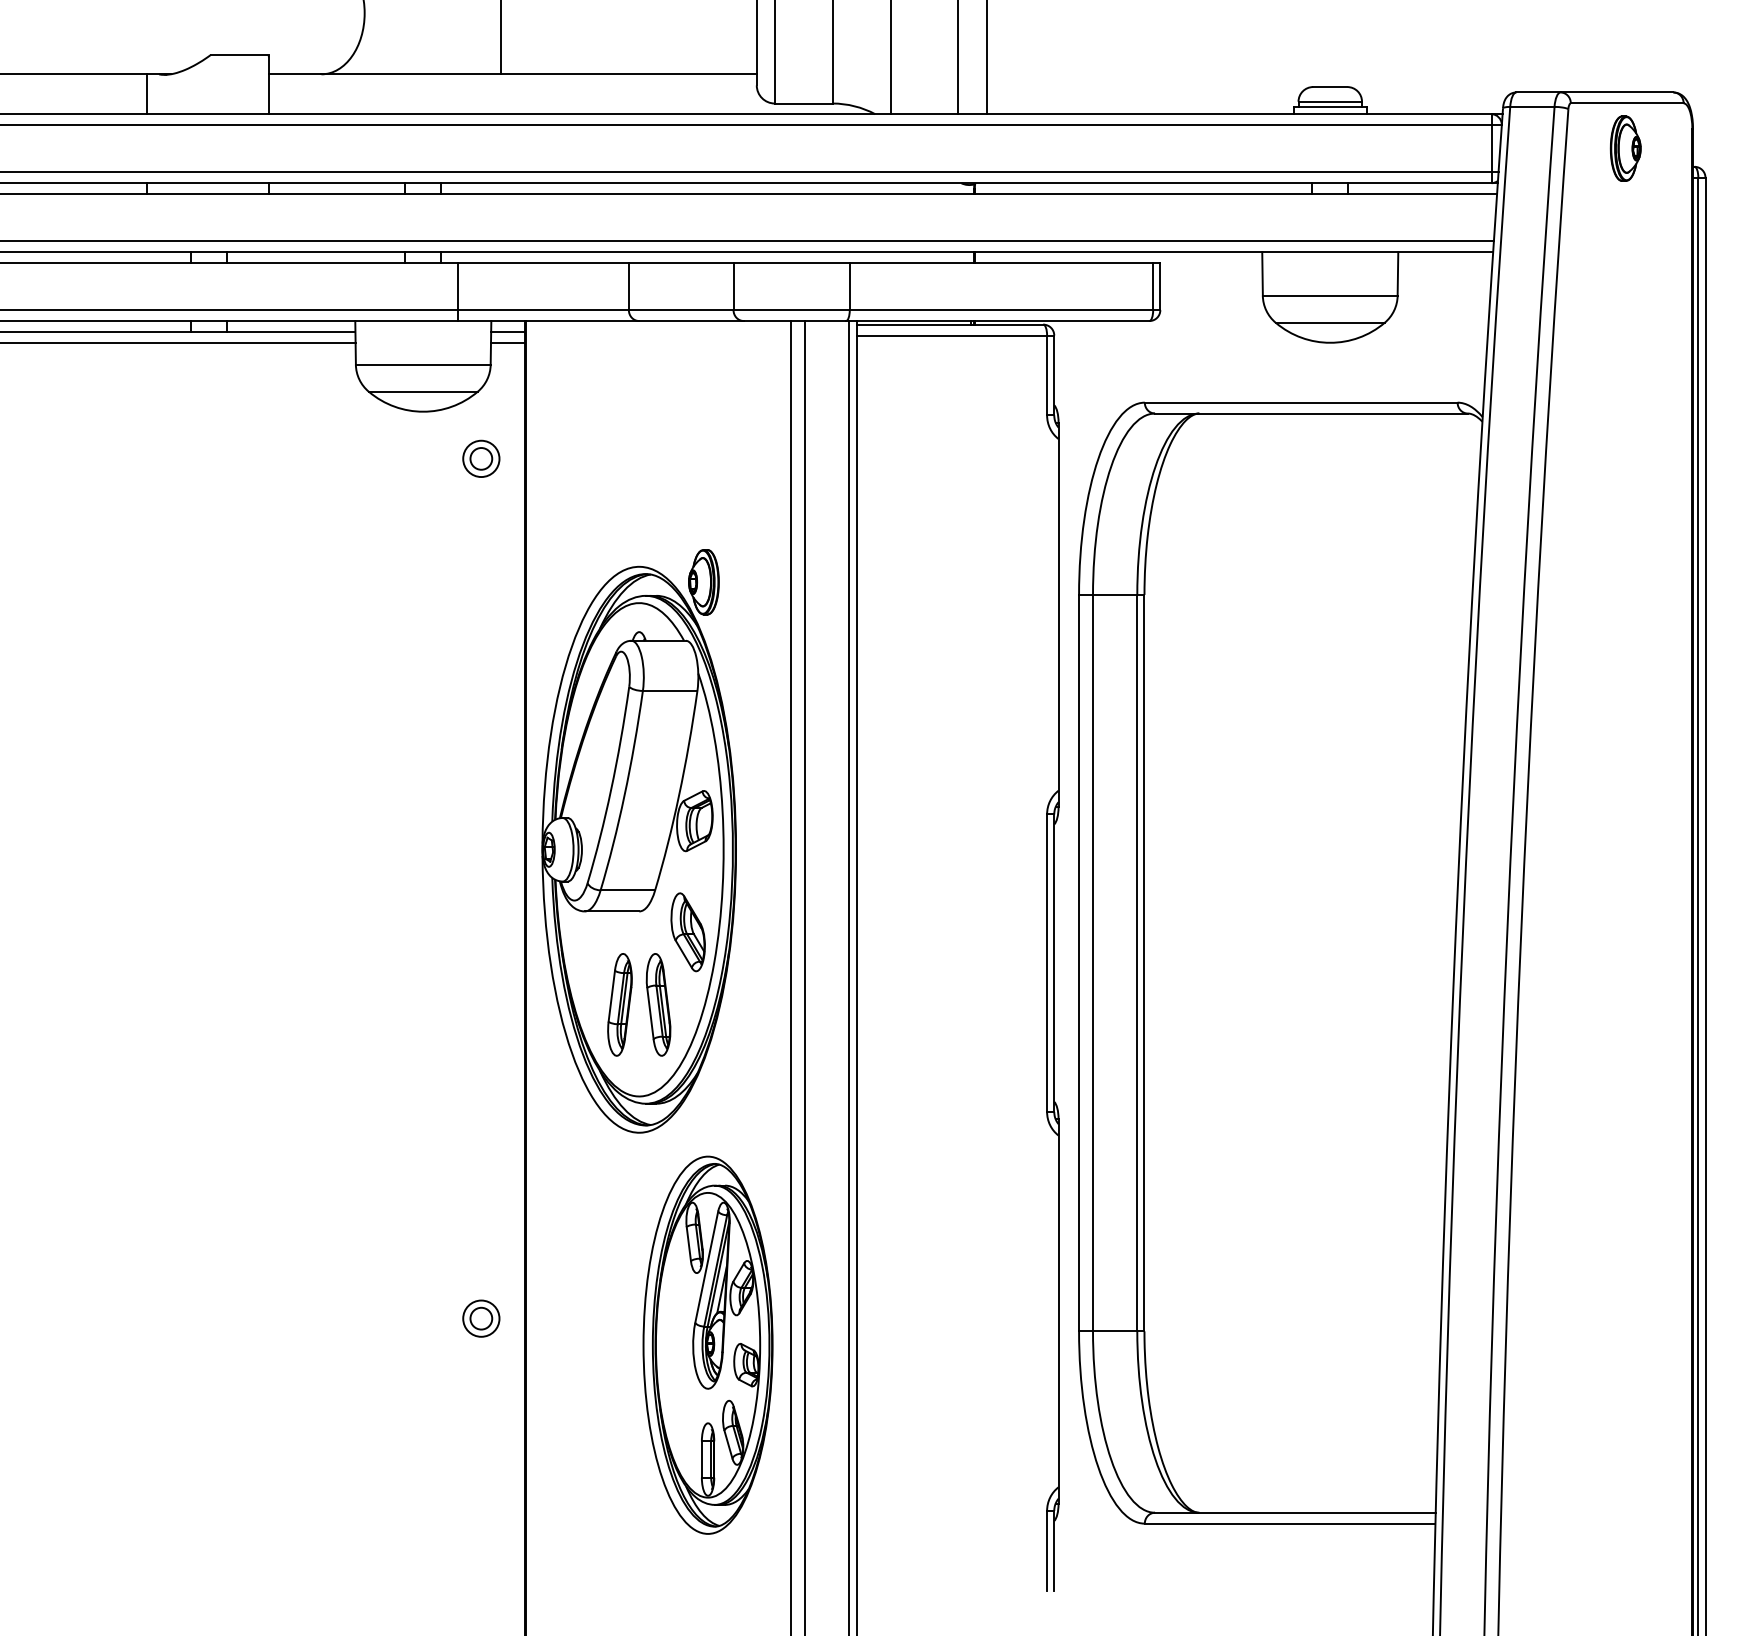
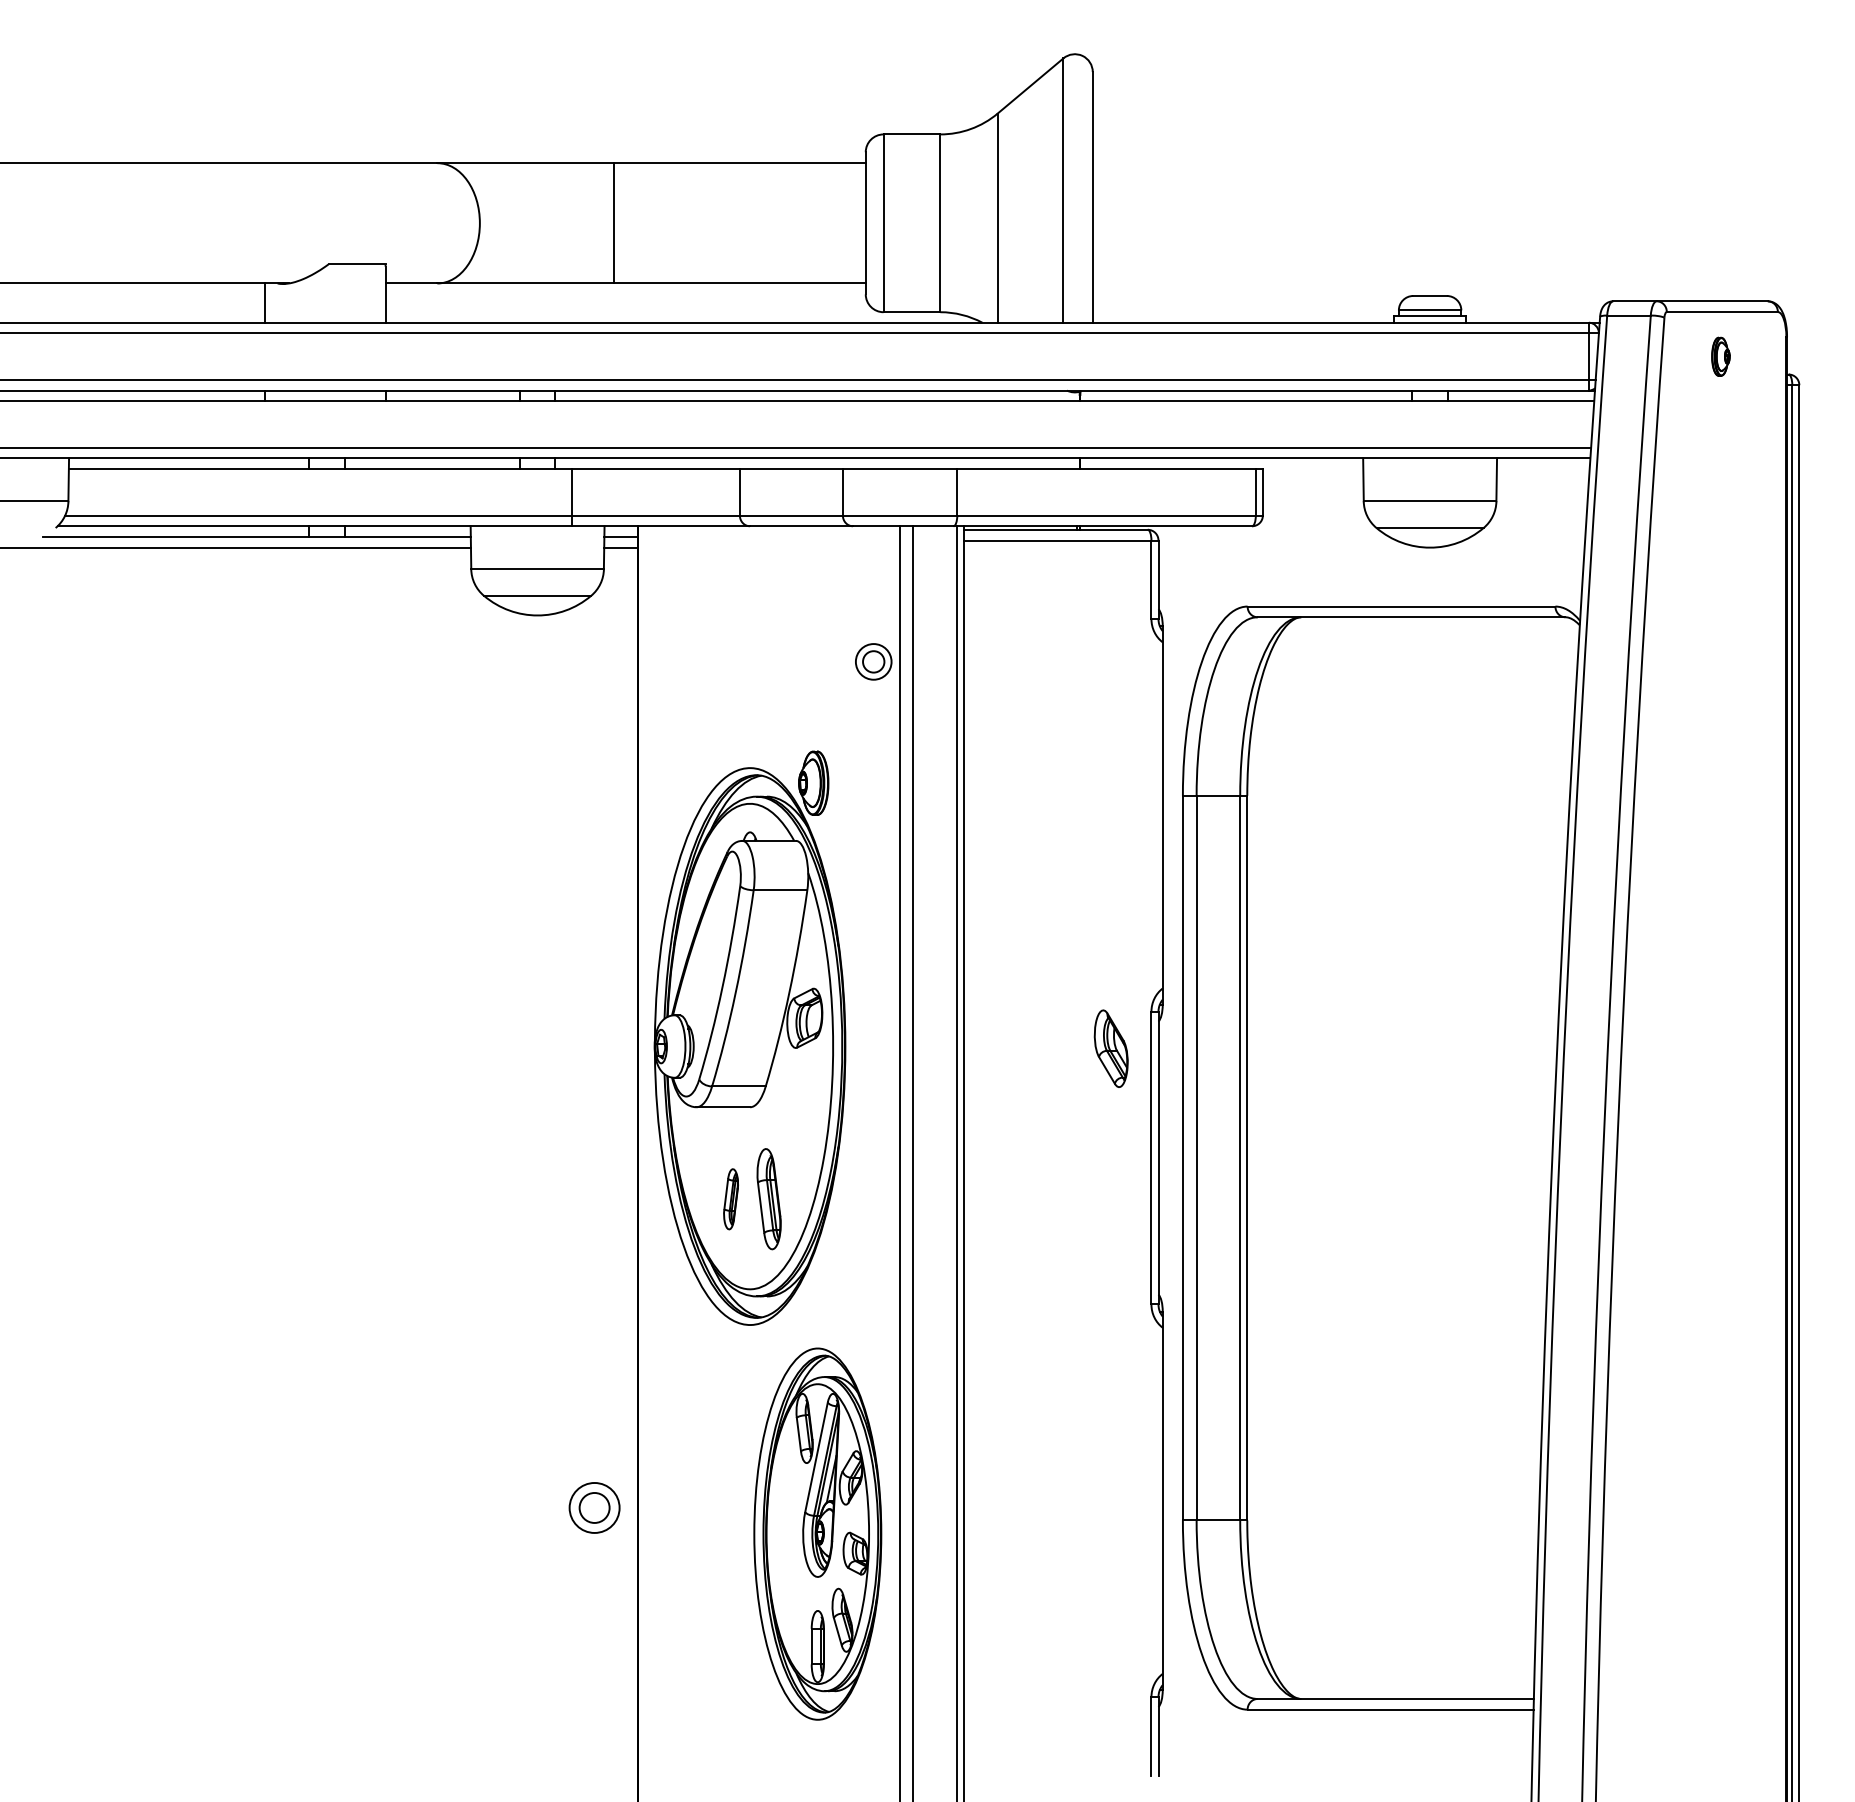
part: (1625, 148) -> (1720, 356), size x0.6
part: (481, 458) -> (873, 661), moved
part: (687, 932) -> (1110, 1048), moved
part: (619, 1005) -> (730, 1199), size x0.6
part: (481, 1318) -> (594, 1507), size x1.4

